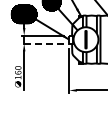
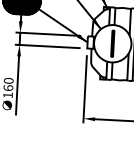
line: (42, 43) -> (47, 46), dashed -> solid

